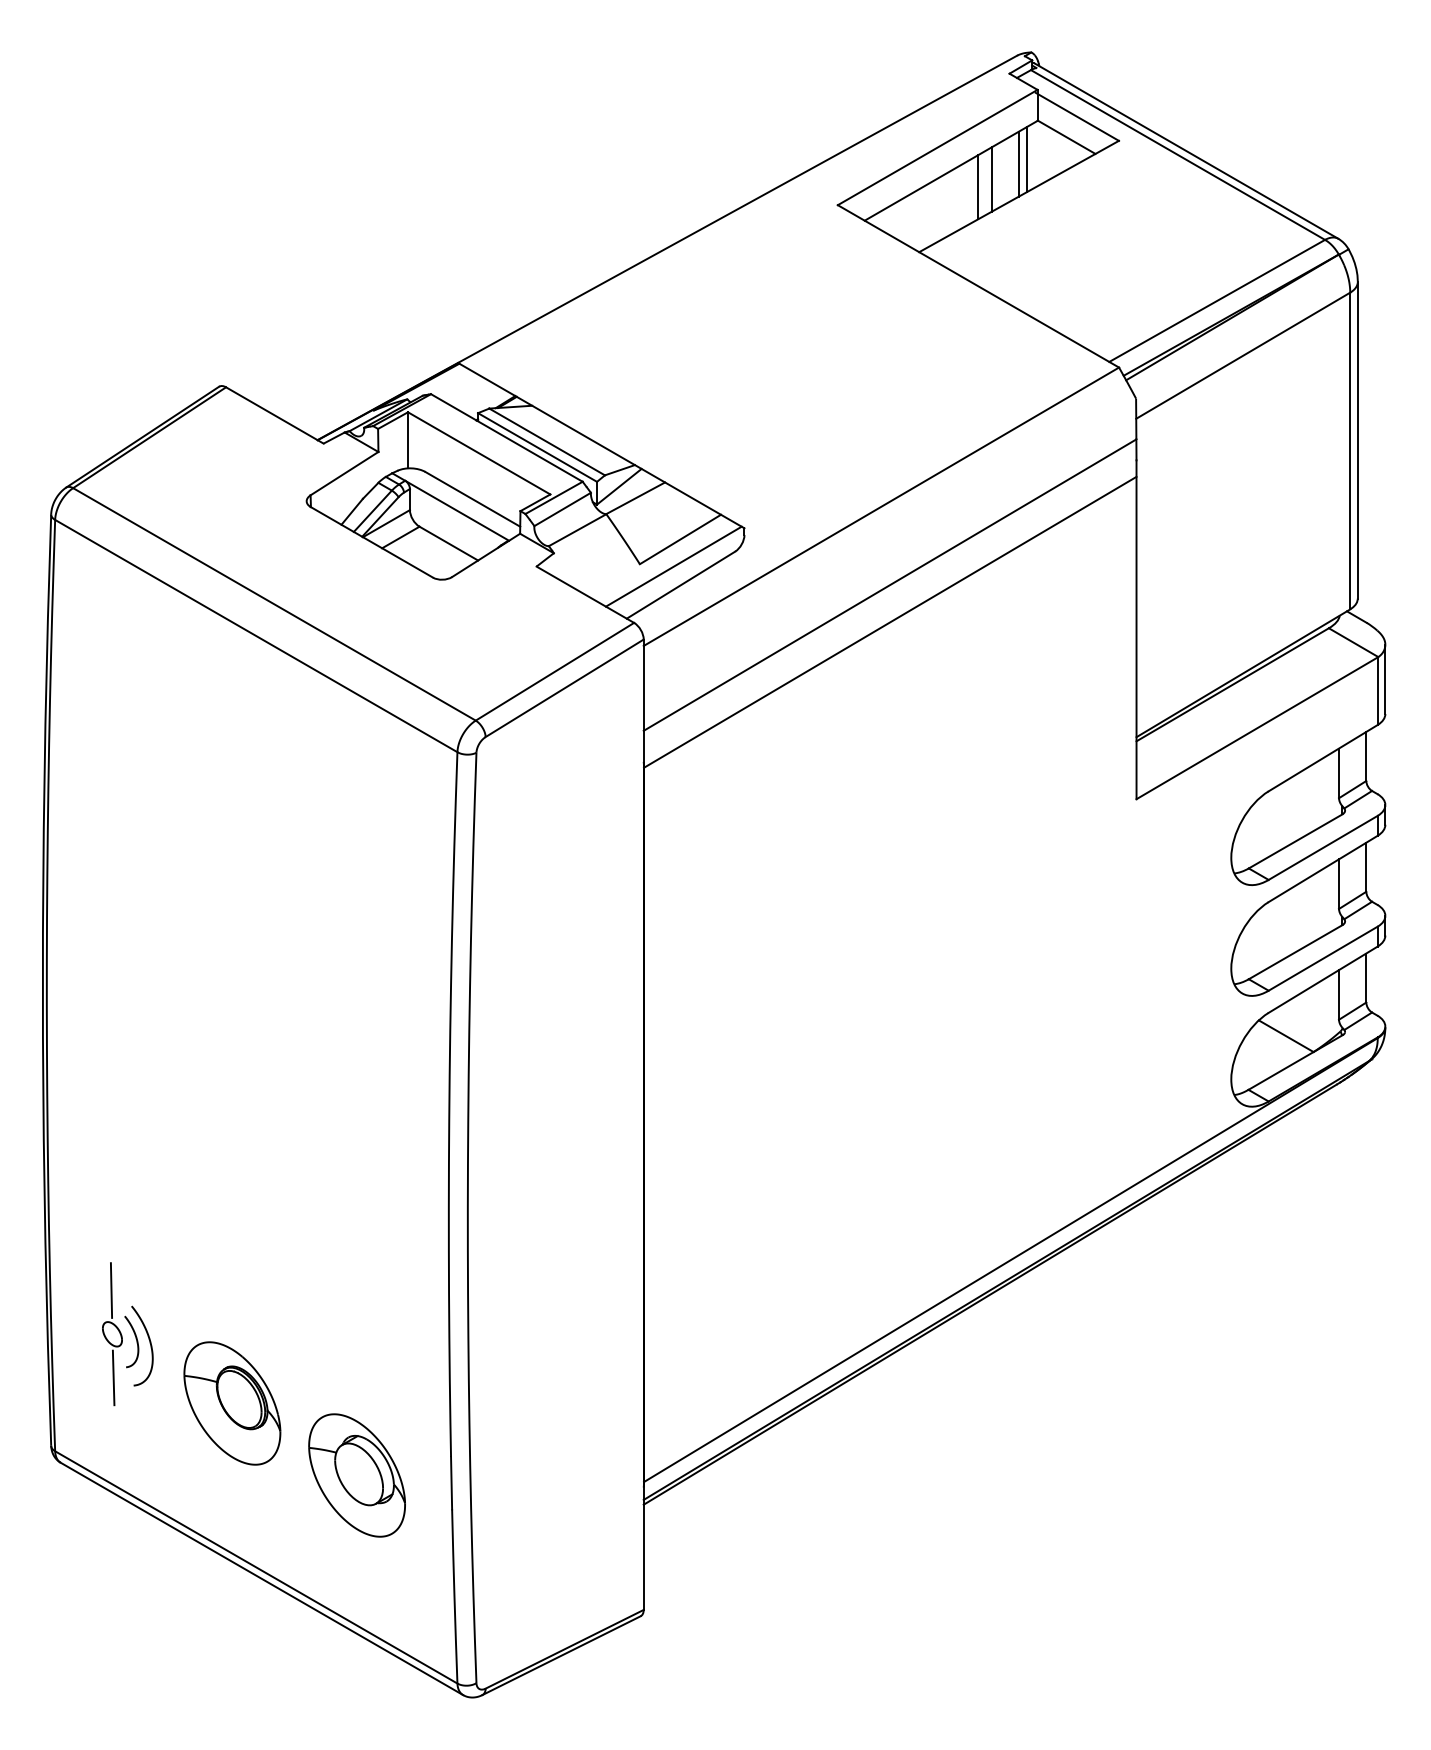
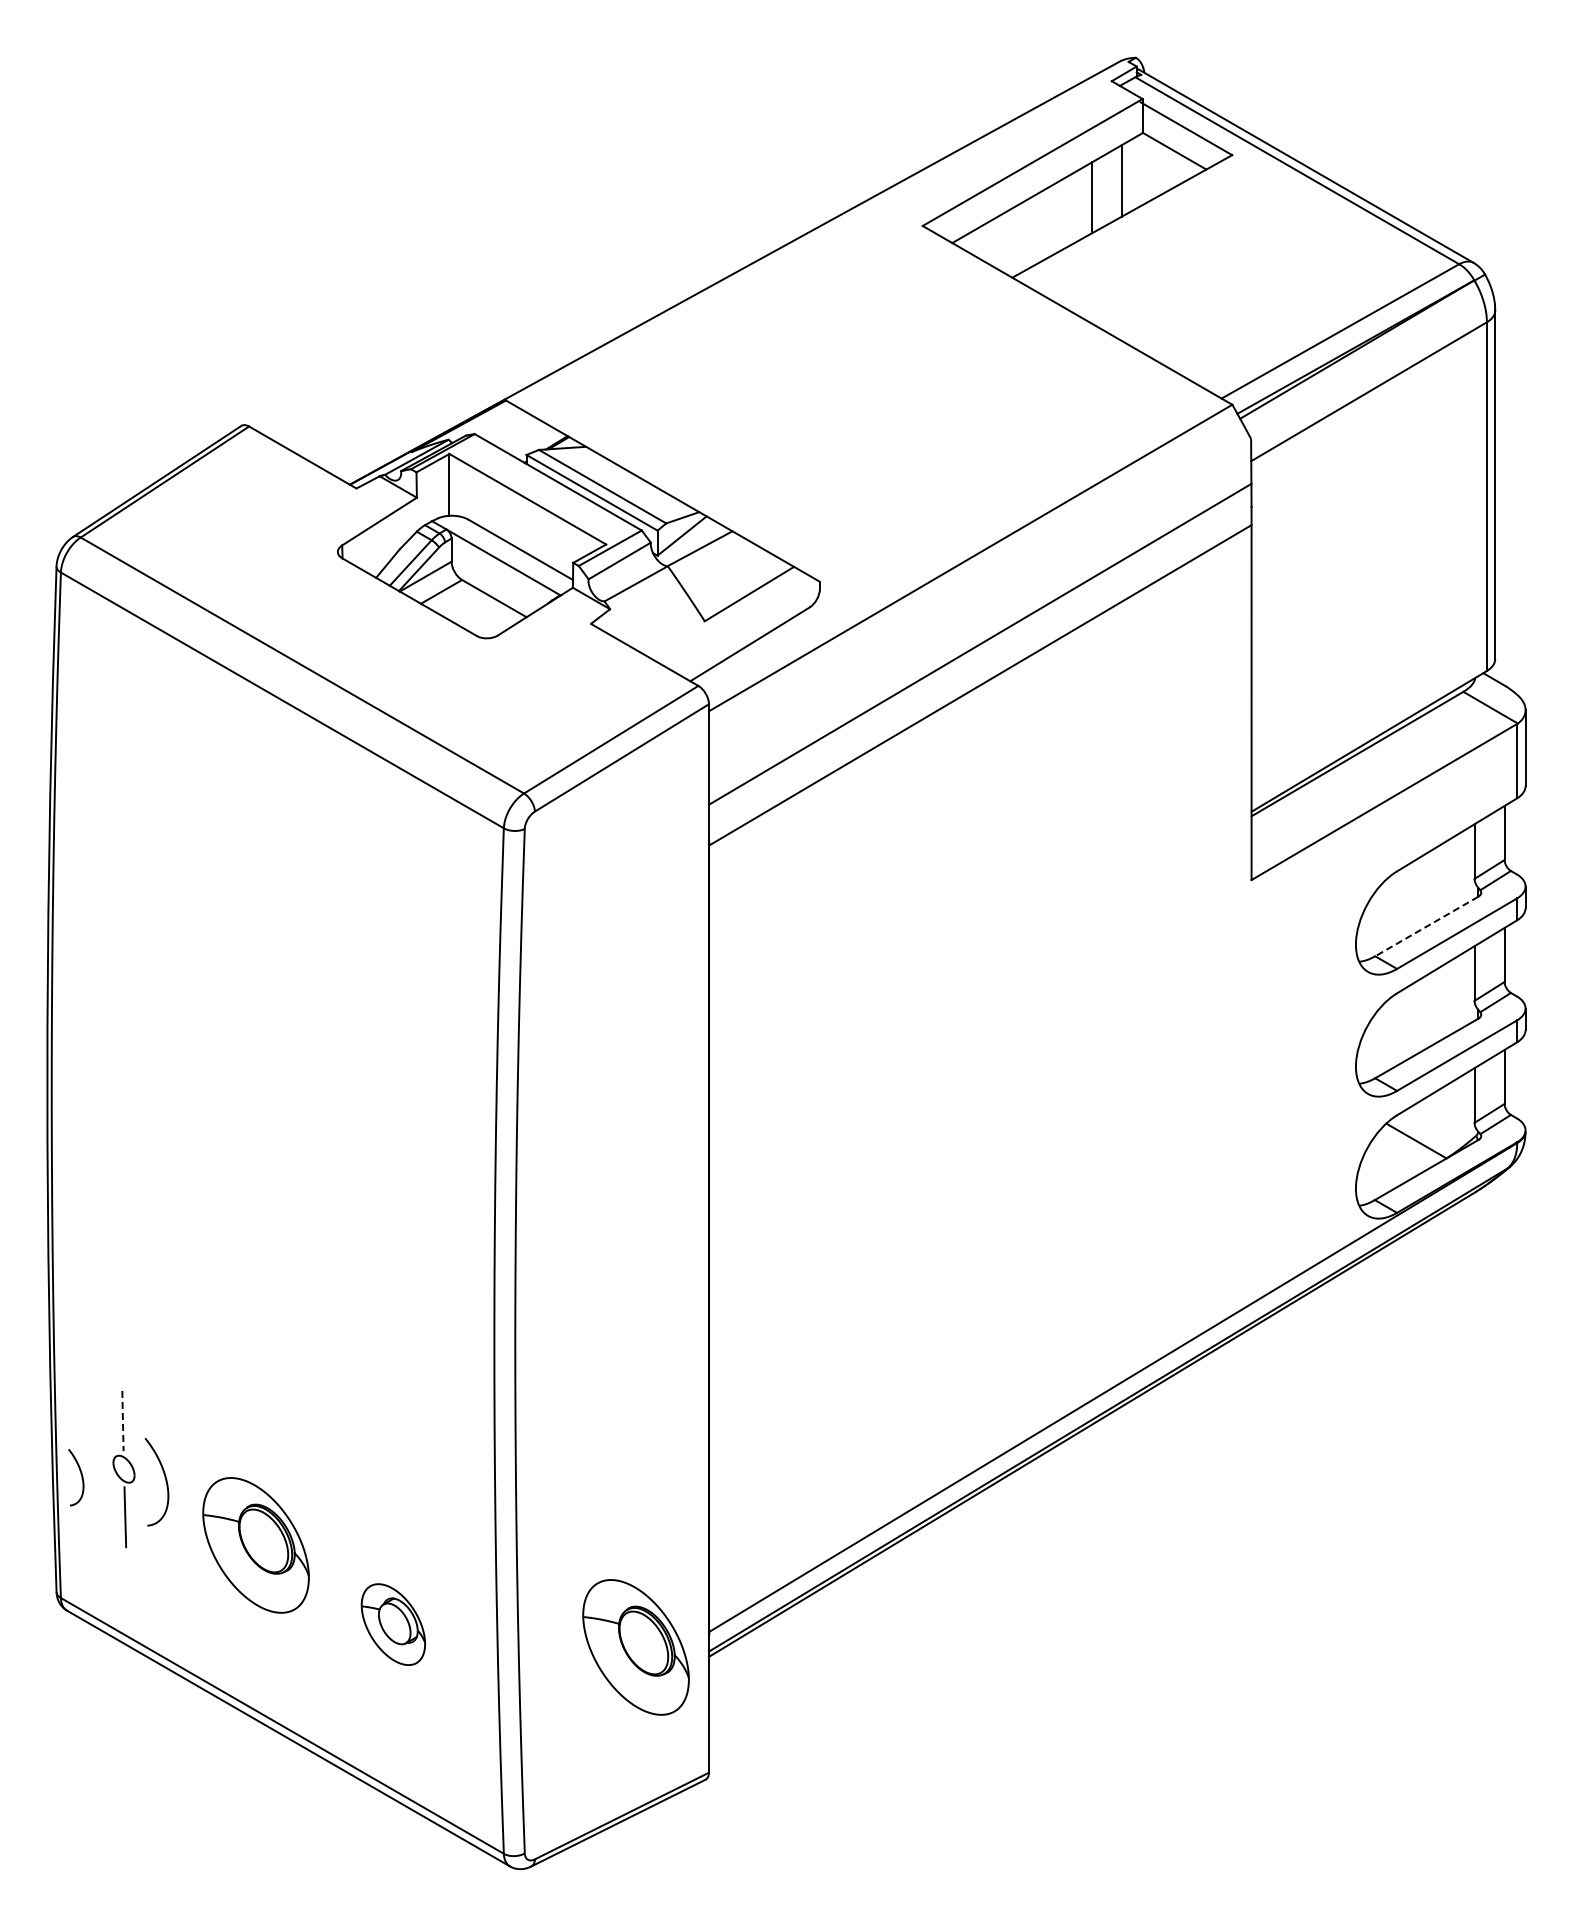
line: (1026, 159) -> (1130, 175), removed
line: (978, 186) -> (1077, 205), removed
line: (673, 567) -> (741, 624), removed
line: (1295, 841) -> (1426, 926), solid -> dashed
line: (111, 1290) -> (122, 1421), solid -> dashed
curve: (135, 1339) -> (80, 1474), moved
part: (357, 1475) -> (393, 1624), size x0.6
part: (576, 1496) -> (635, 1647), added

